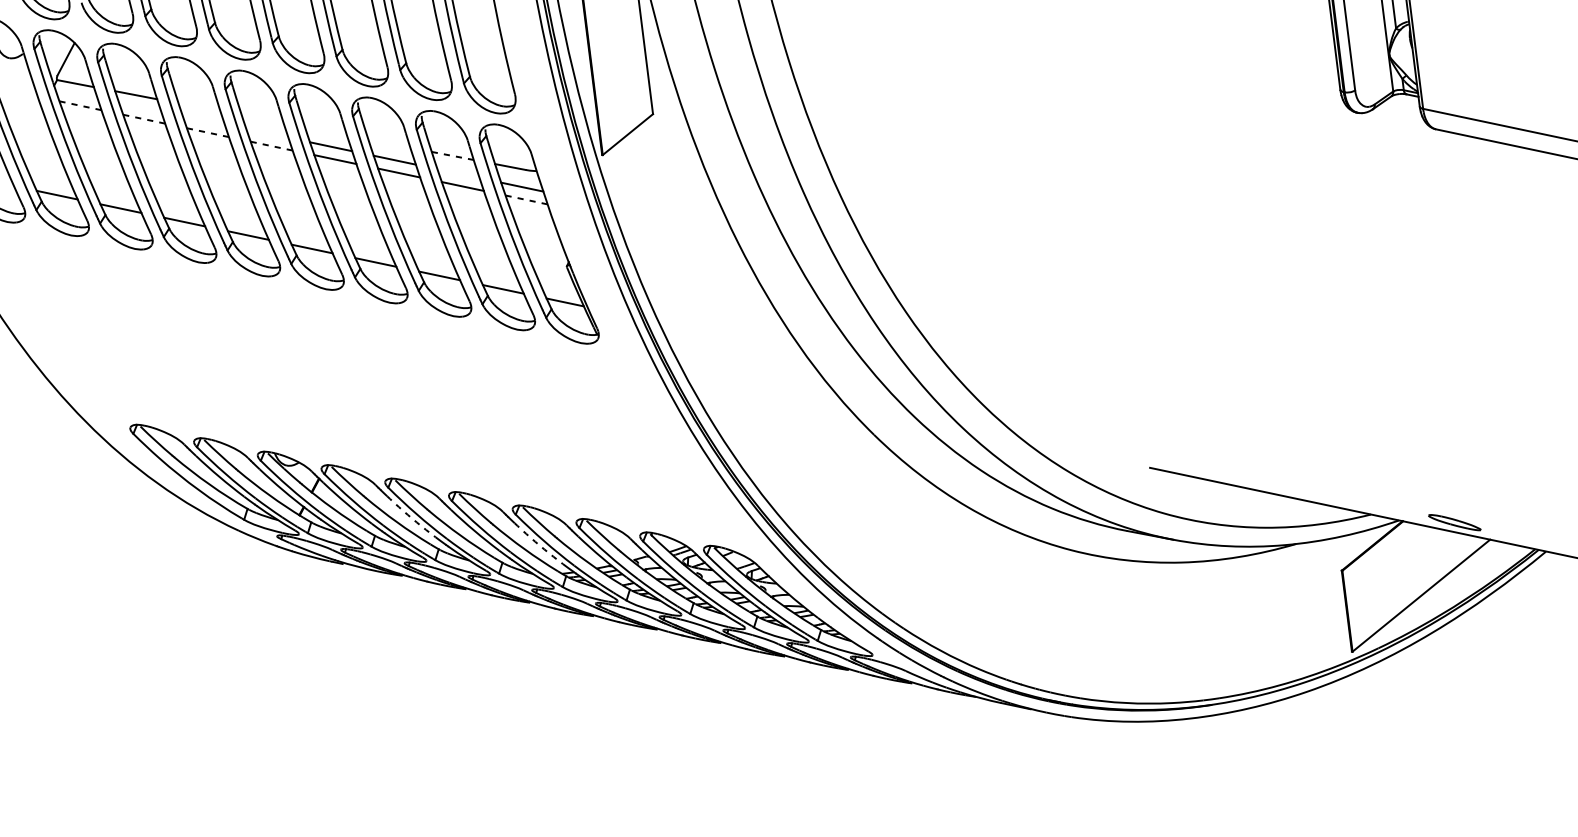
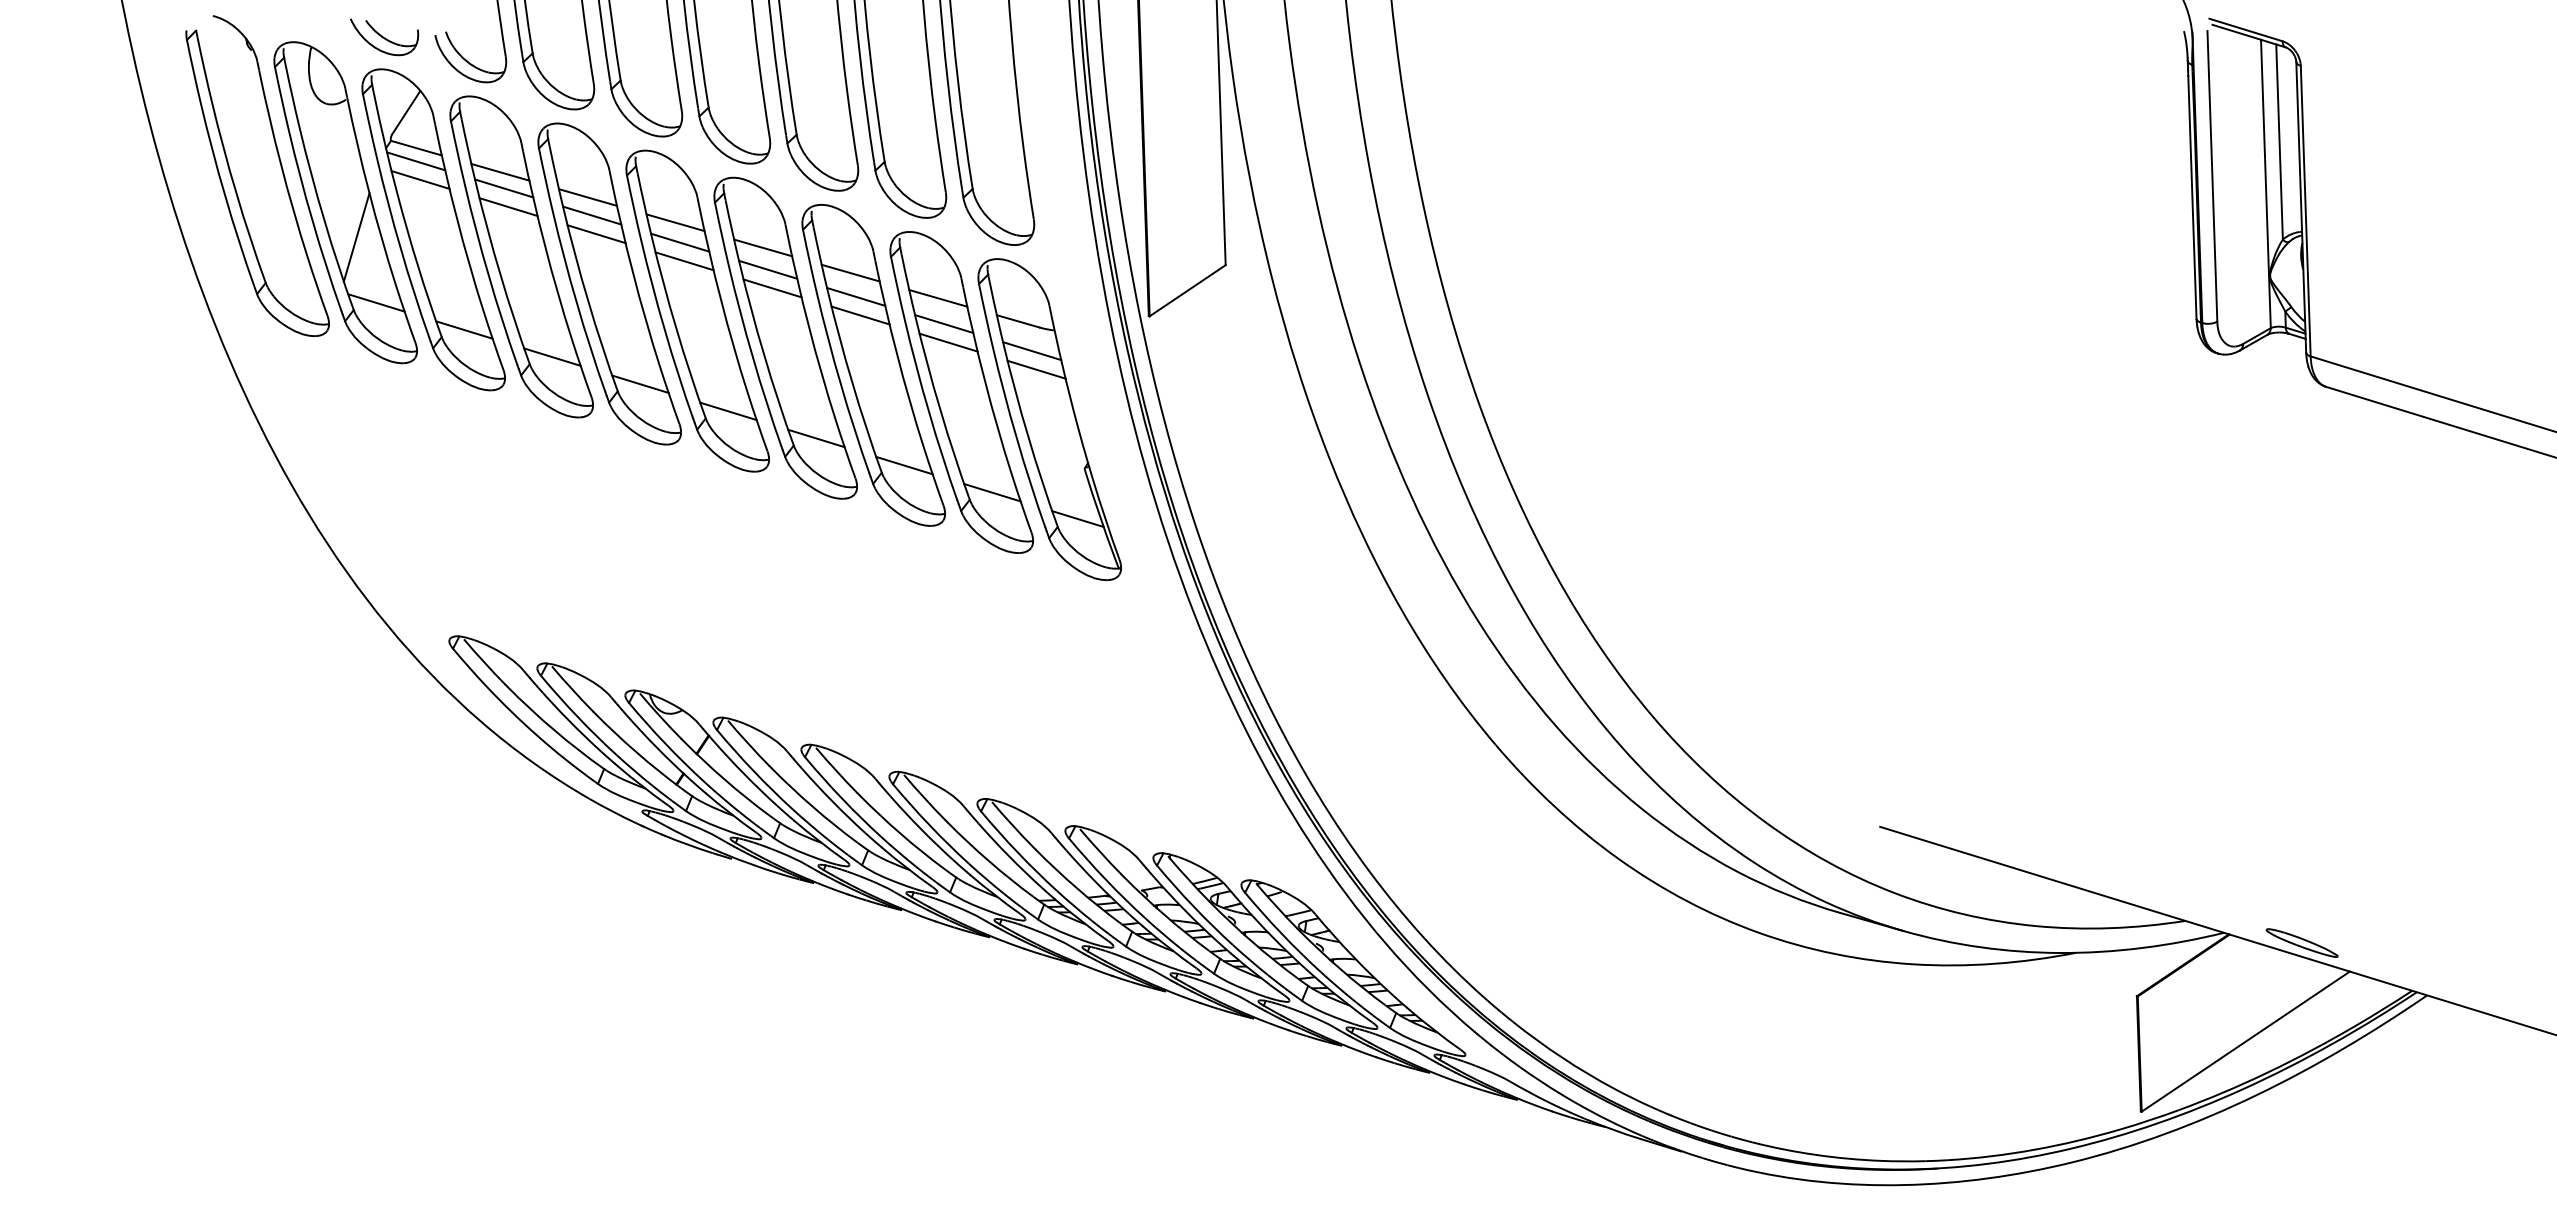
line: (76, 93) -> (416, 161), added
line: (80, 105) -> (420, 179), dashed -> solid
line: (140, 106) -> (504, 188), added
line: (199, 107) -> (588, 197), added
line: (144, 118) -> (508, 206), dashed -> solid
line: (203, 119) -> (592, 215), added
line: (262, 119) -> (675, 222), added
line: (326, 131) -> (763, 247), added
line: (207, 132) -> (596, 234), dashed -> solid
line: (267, 133) -> (680, 242), added
line: (389, 143) -> (850, 272), added
line: (271, 146) -> (684, 261), dashed -> solid
line: (39, 150) -> (356, 237), added
line: (452, 156) -> (938, 298), dashed -> solid
line: (458, 173) -> (944, 323), added
line: (526, 199) -> (1036, 369), dashed -> solid
arc: (410, 517) -> (832, 801), dashed -> solid
arc: (537, 544) -> (1008, 856), dashed -> solid

